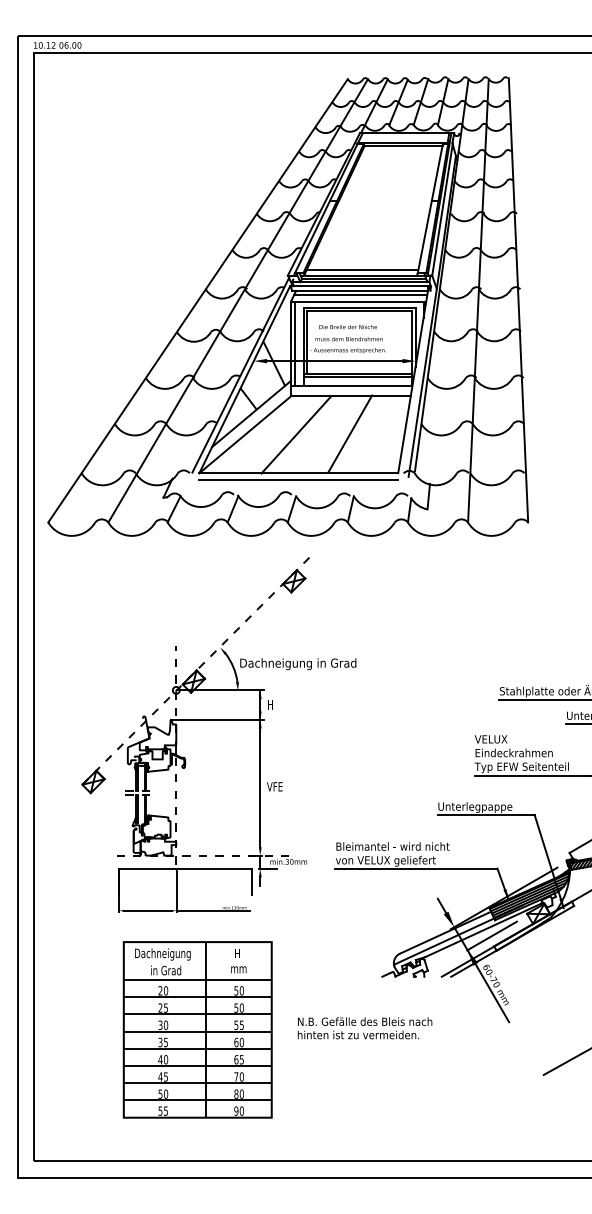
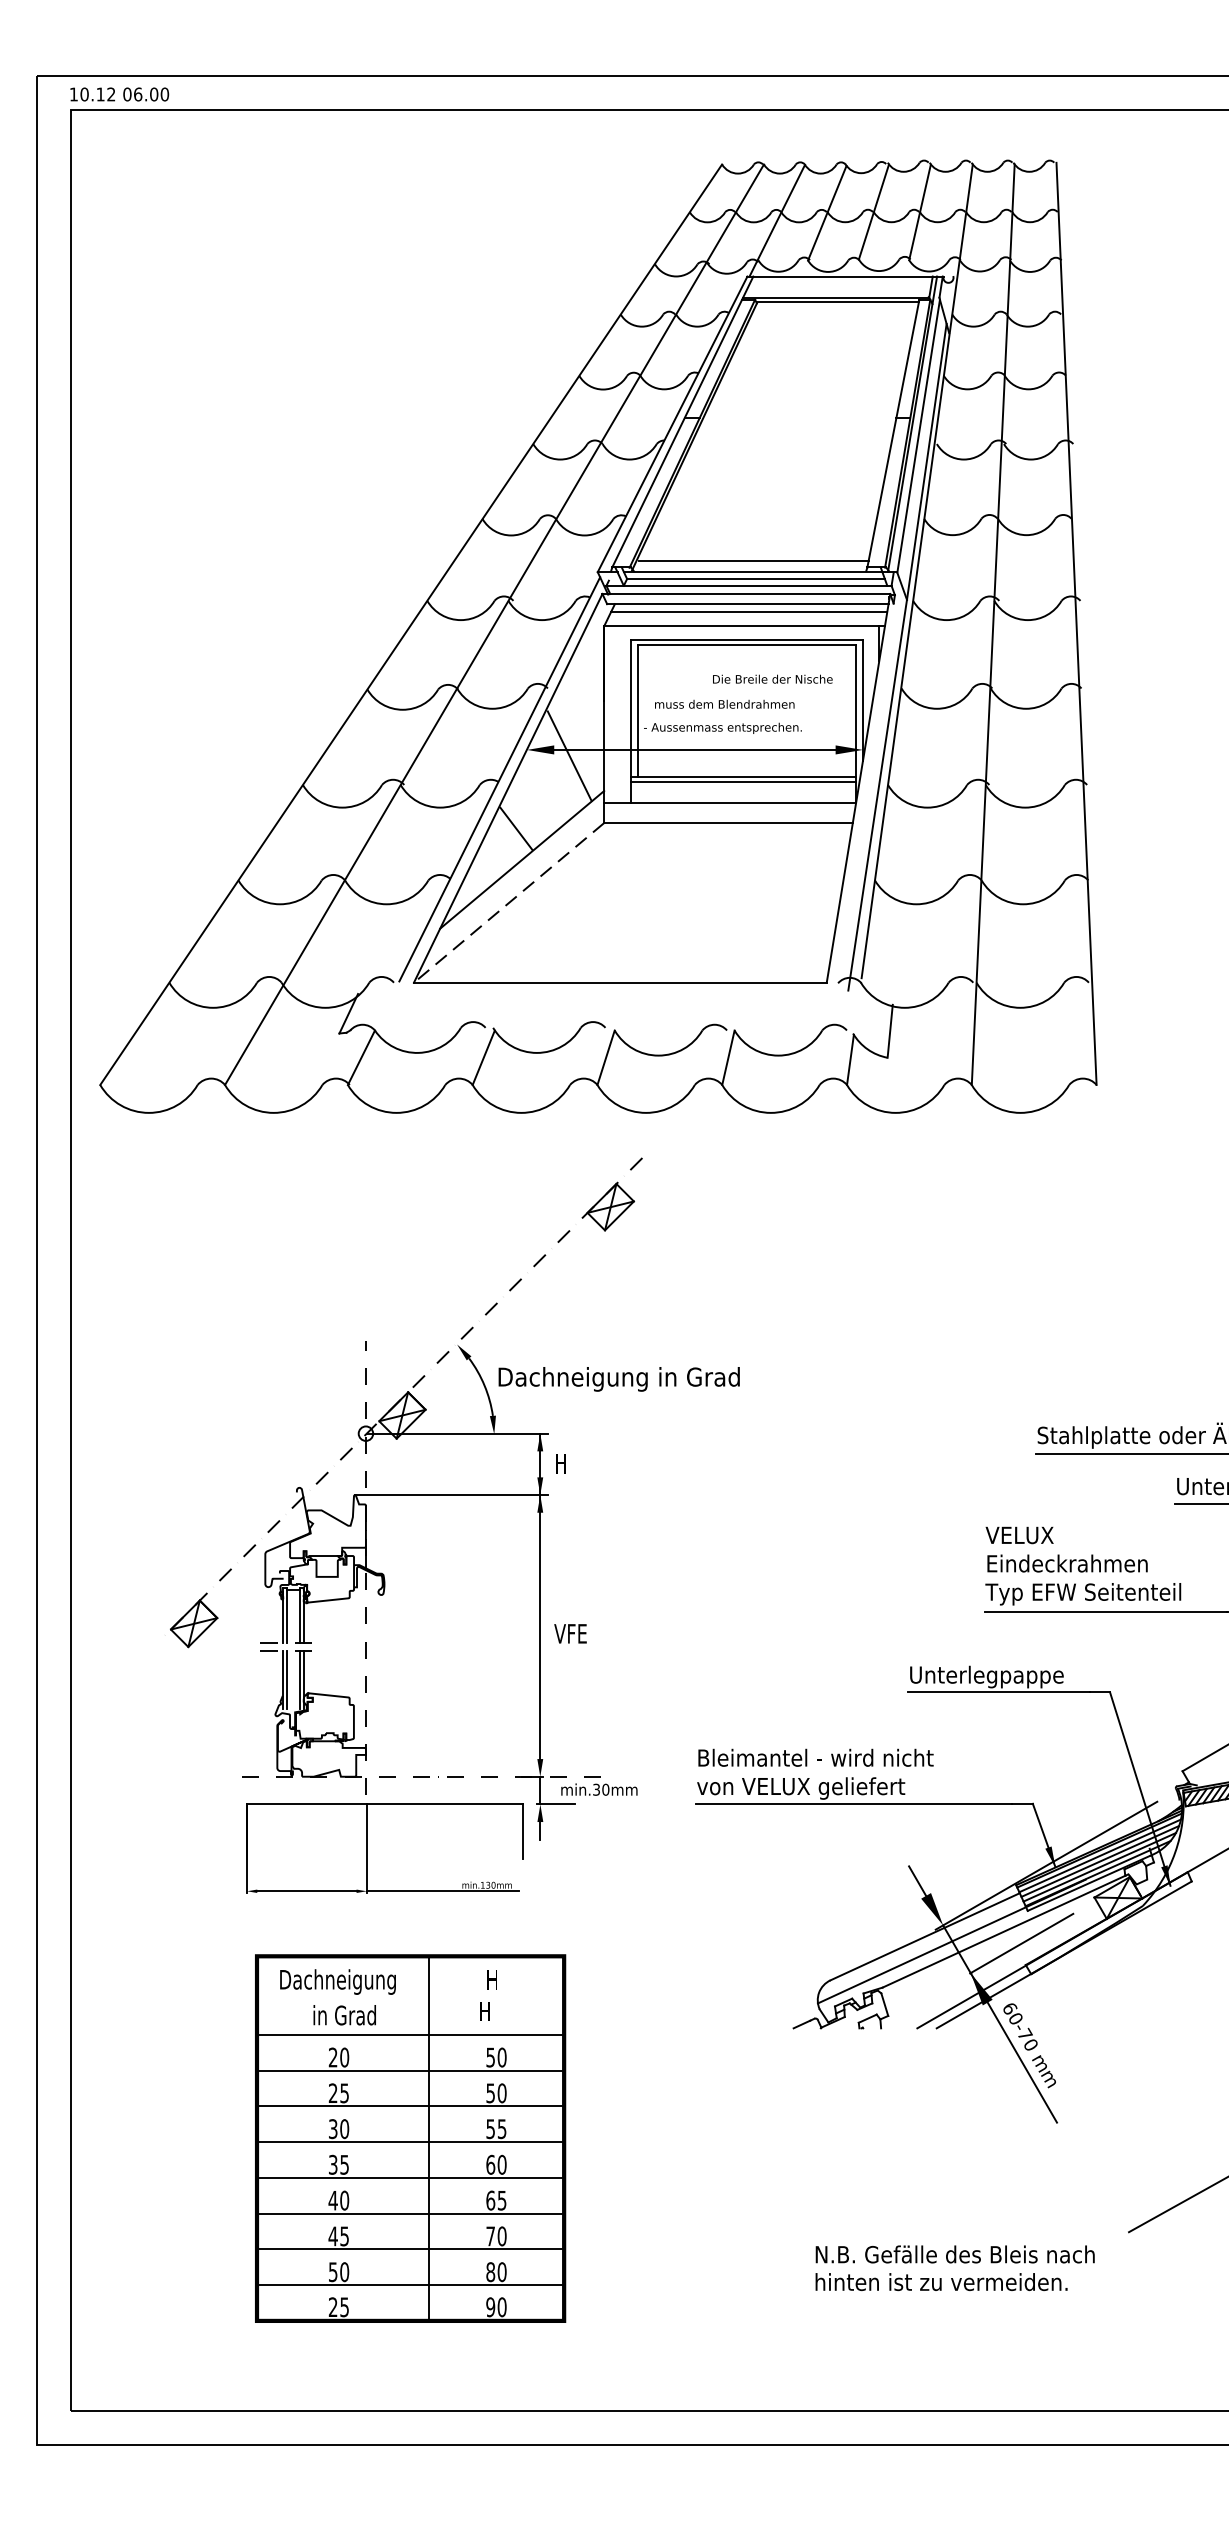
text: (347, 327) -> (771, 680), moved
line: (294, 343) -> (611, 713), removed
line: (350, 433) -> (727, 900), removed
line: (245, 434) -> (509, 902), solid -> dashed
line: (295, 435) -> (613, 904), removed
line: (298, 479) -> (619, 995), removed
text: (238, 968) -> (495, 2011), mm -> H
text: (364, 1028) -> (953, 2268), moved
text: (160, 1110) -> (333, 2305), 55 -> 25

